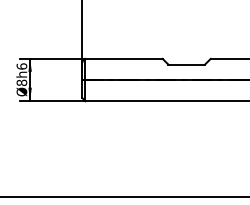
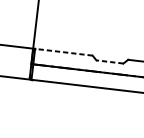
line: (123, 58) -> (63, 51), solid -> dashed
line: (186, 64) -> (109, 61), solid -> dashed

